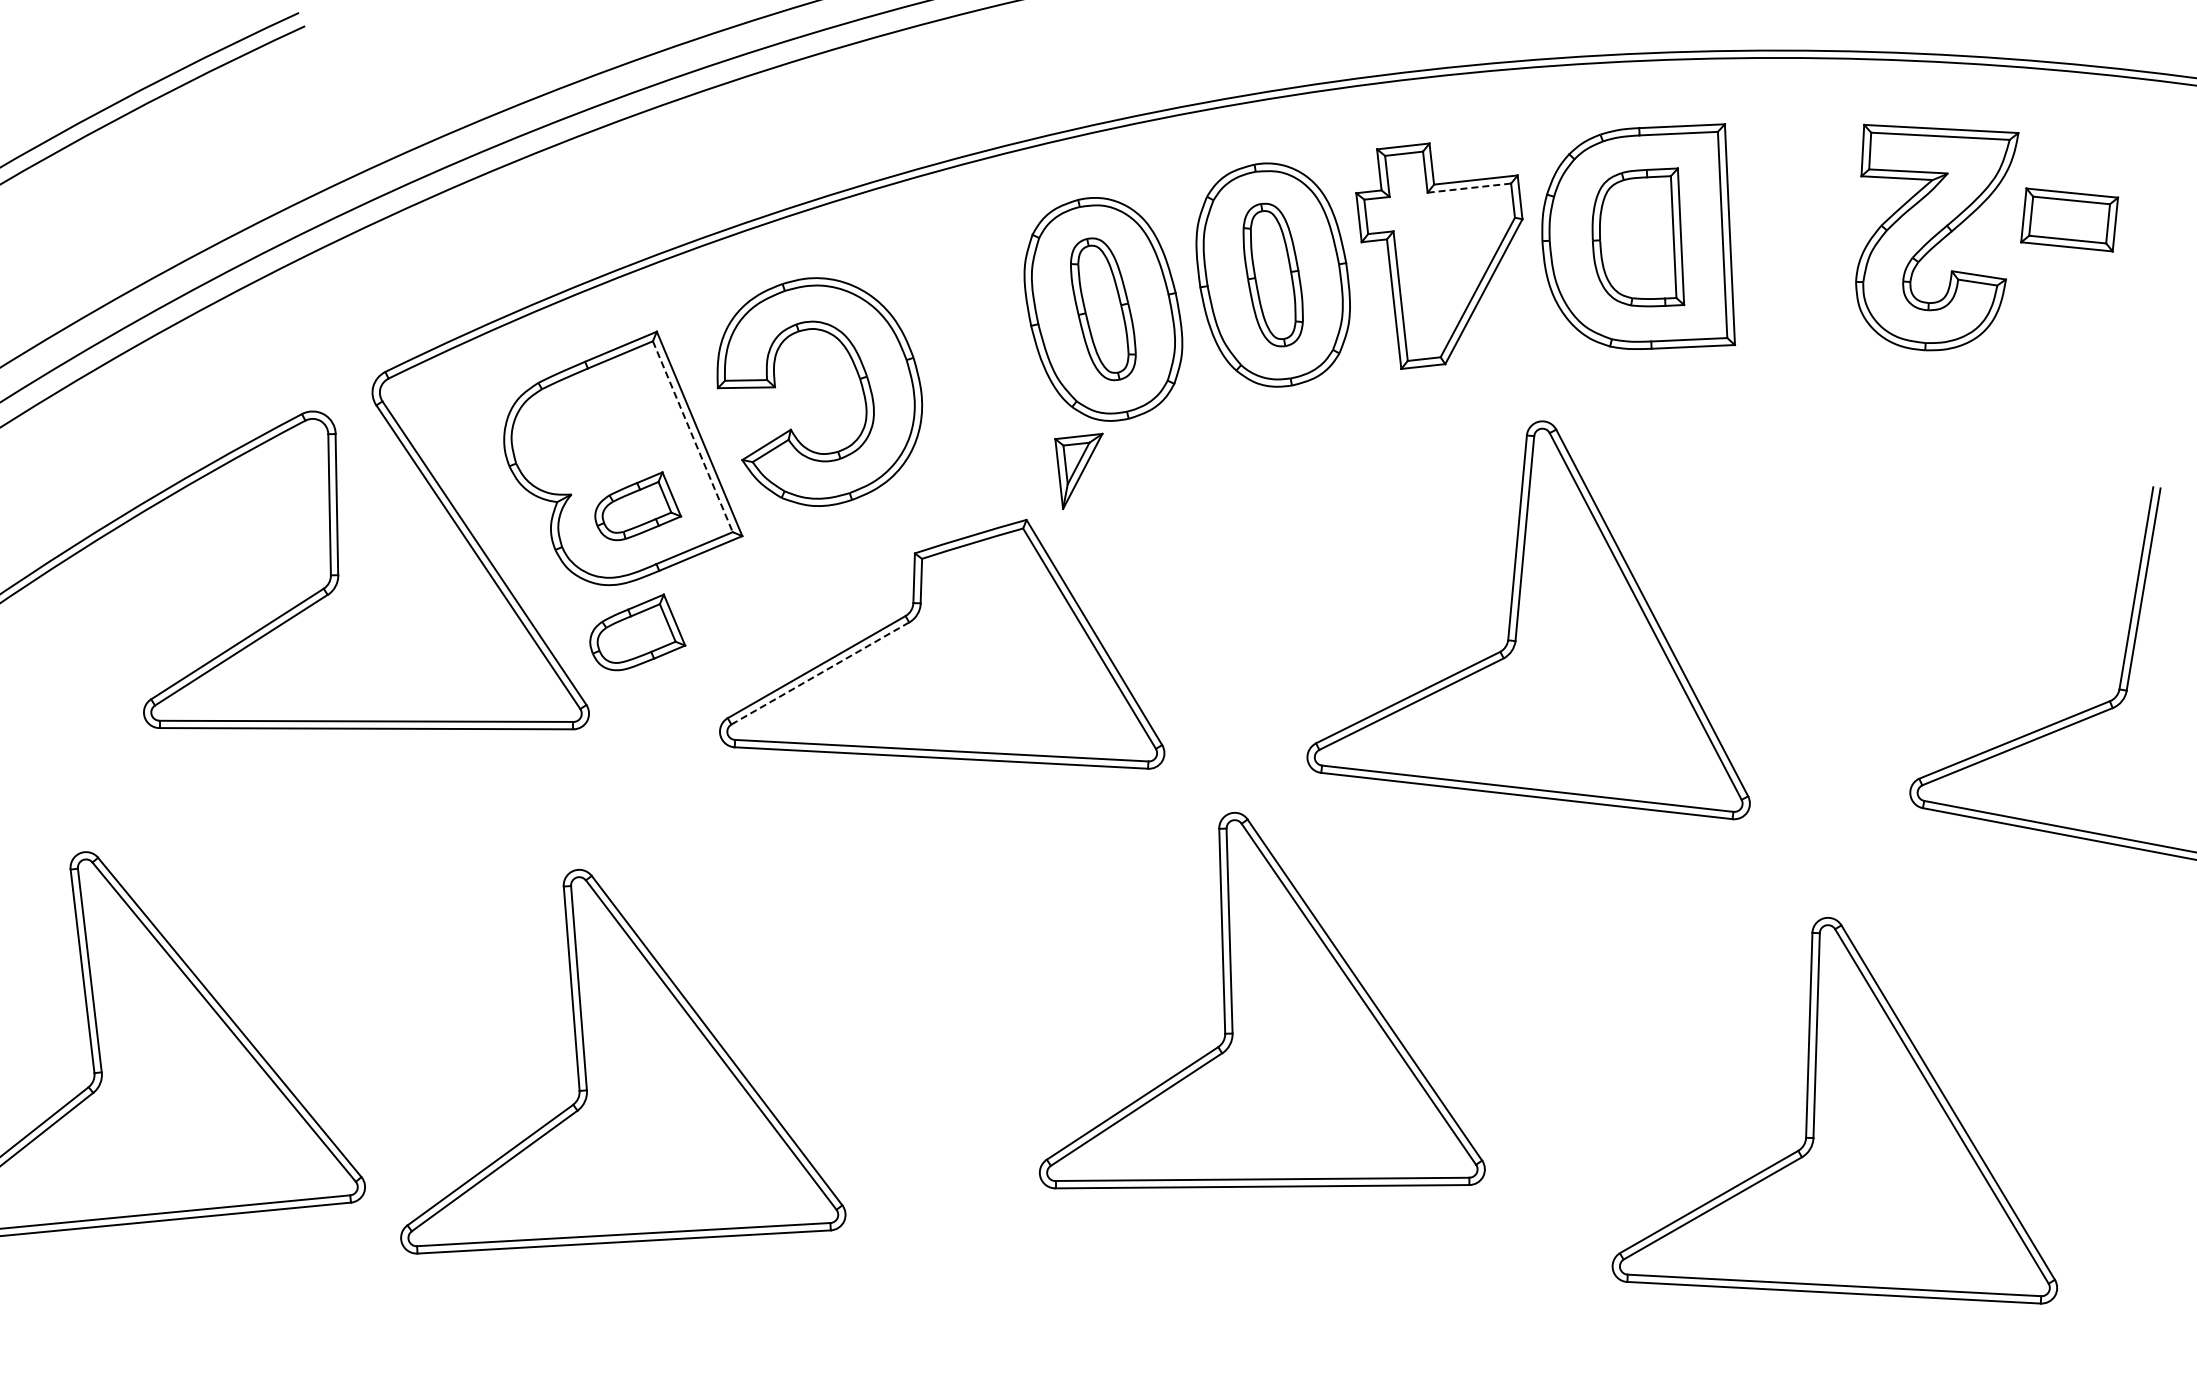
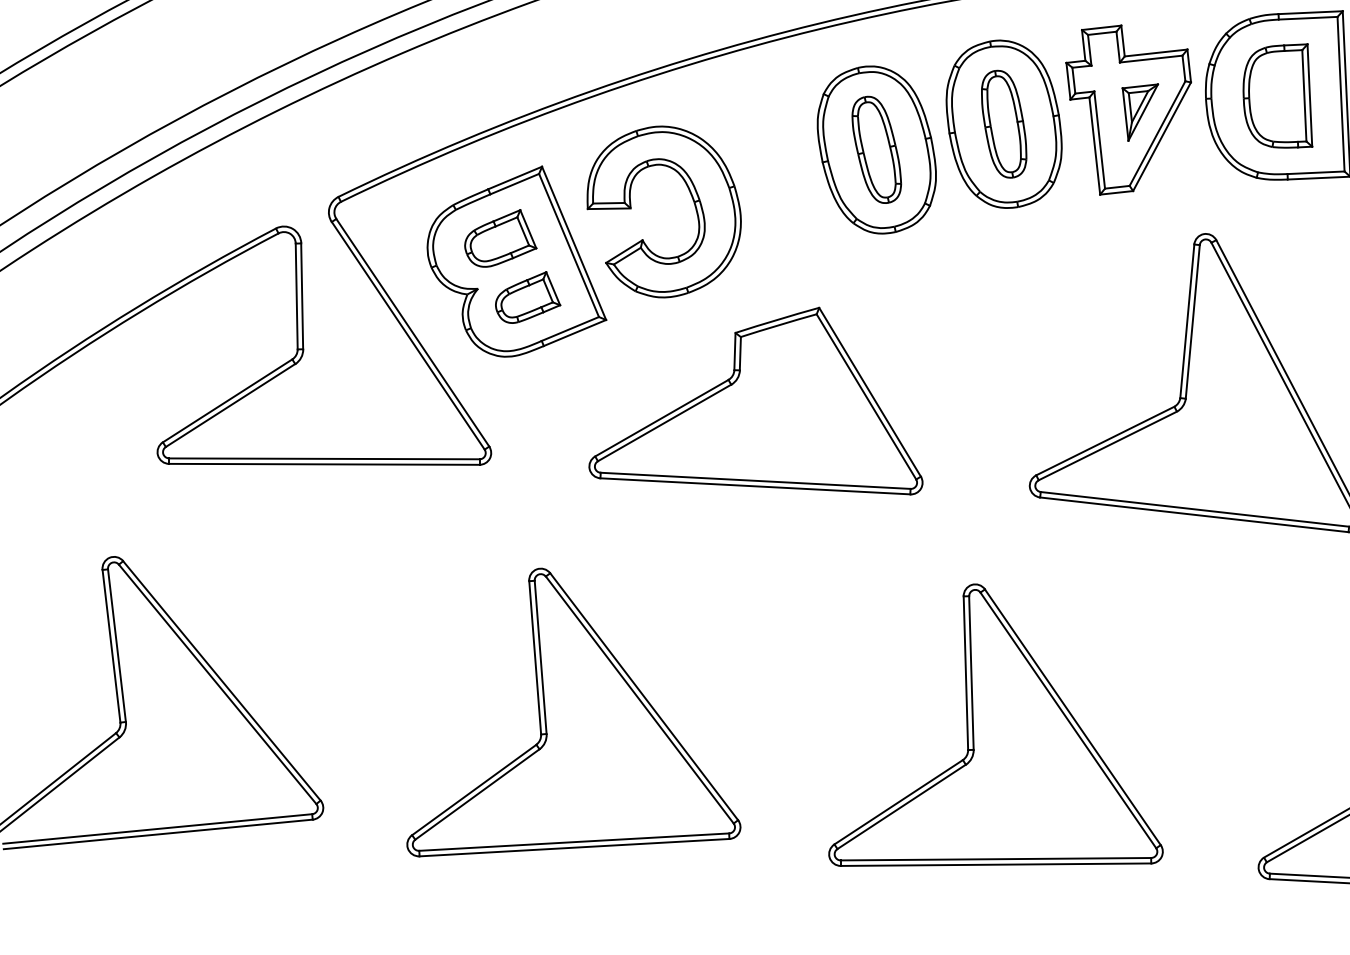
line: (1469, 188) -> (1151, 59), dashed -> solid
line: (693, 437) -> (569, 246), dashed -> solid
part: (1078, 471) -> (1140, 112), moved
part: (637, 632) -> (500, 238), moved
line: (820, 673) -> (664, 422), dashed -> solid
part: (1261, 1000) -> (995, 725), moved
part: (623, 1061) -> (574, 712), moved

